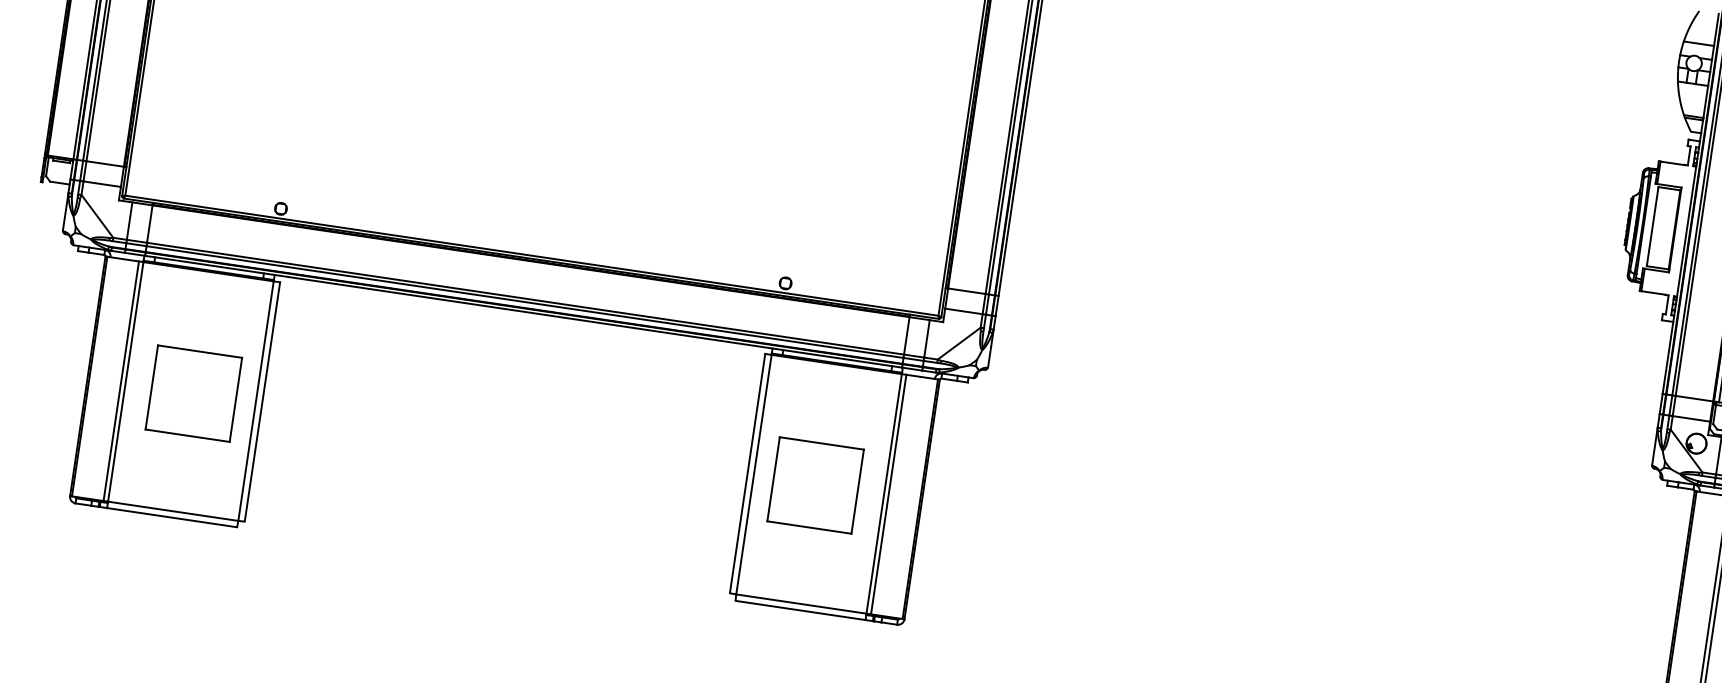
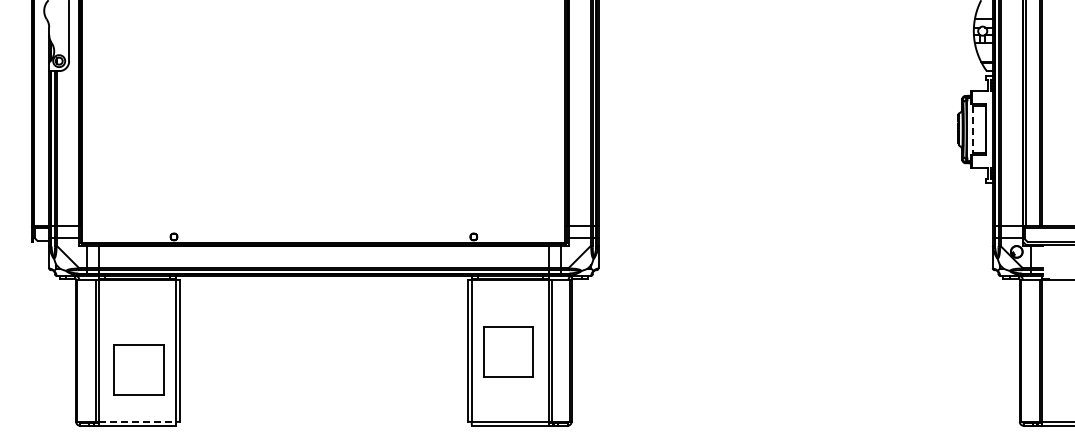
line: (1652, 228) -> (972, 130), solid -> dashed
part: (192, 392) -> (138, 369), moved
line: (173, 510) -> (137, 421), solid -> dashed

